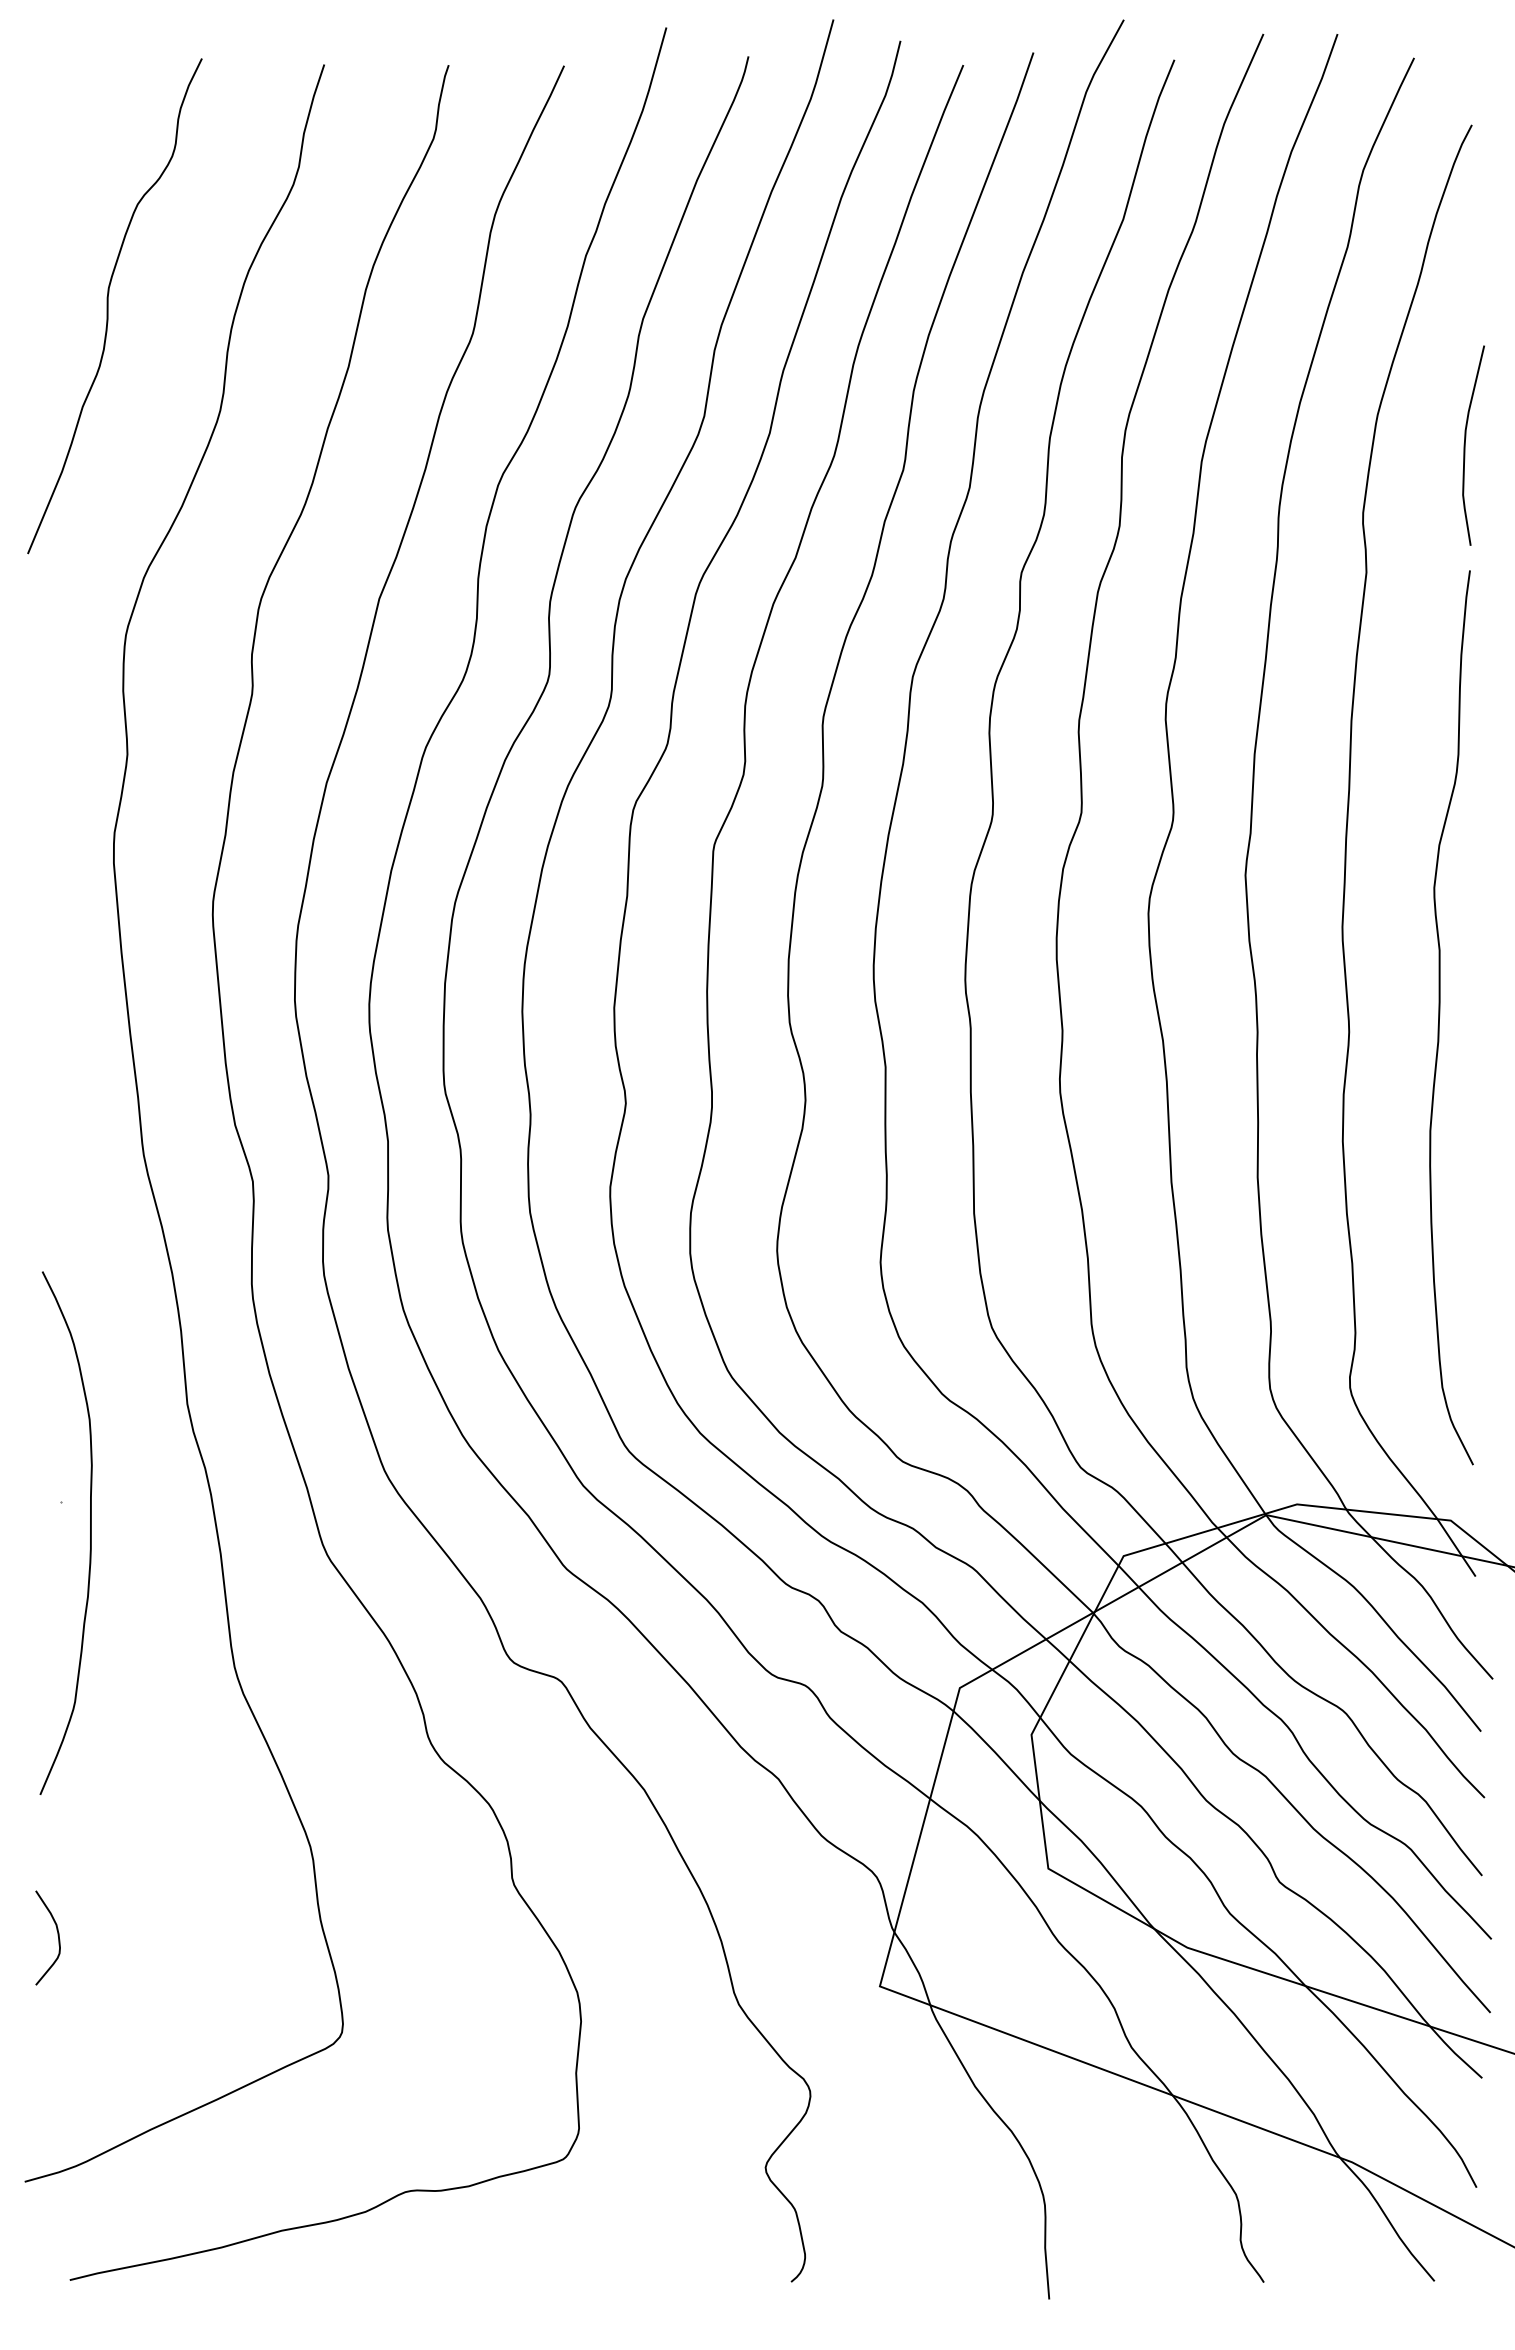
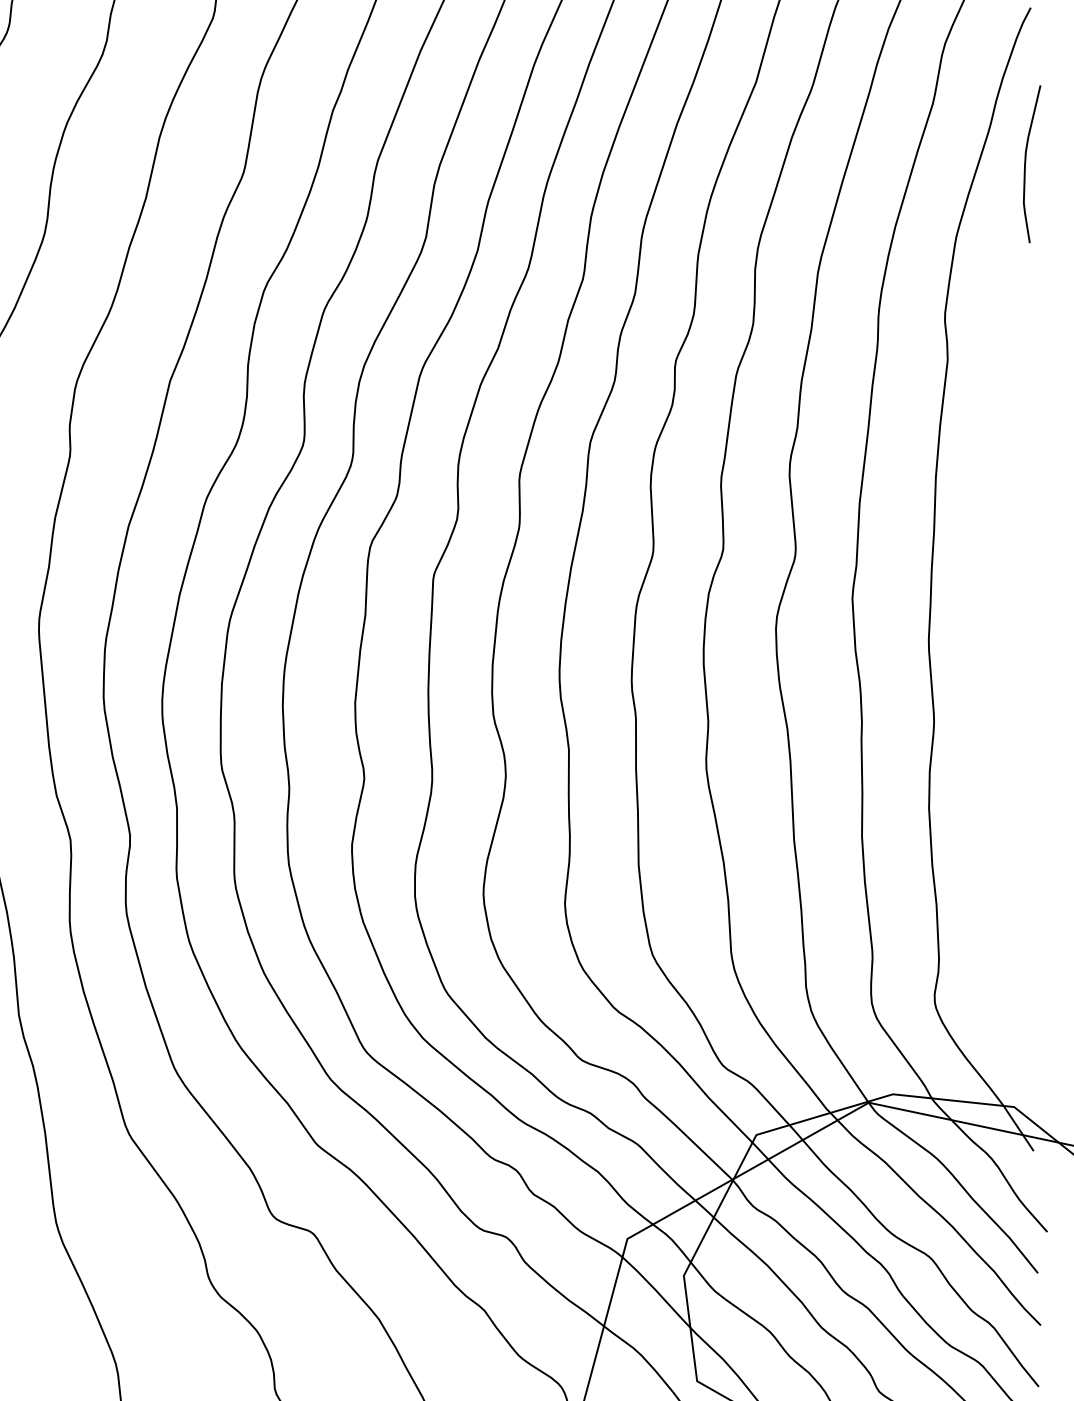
curve: (1465, 445) -> (1025, 164), moved
curve: (1440, 1015) -> (1006, 709), removed

